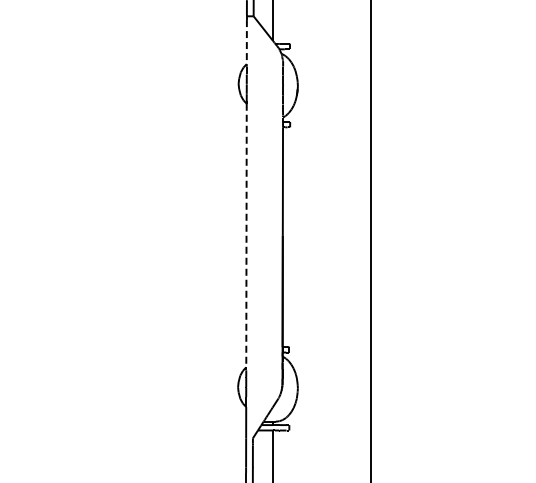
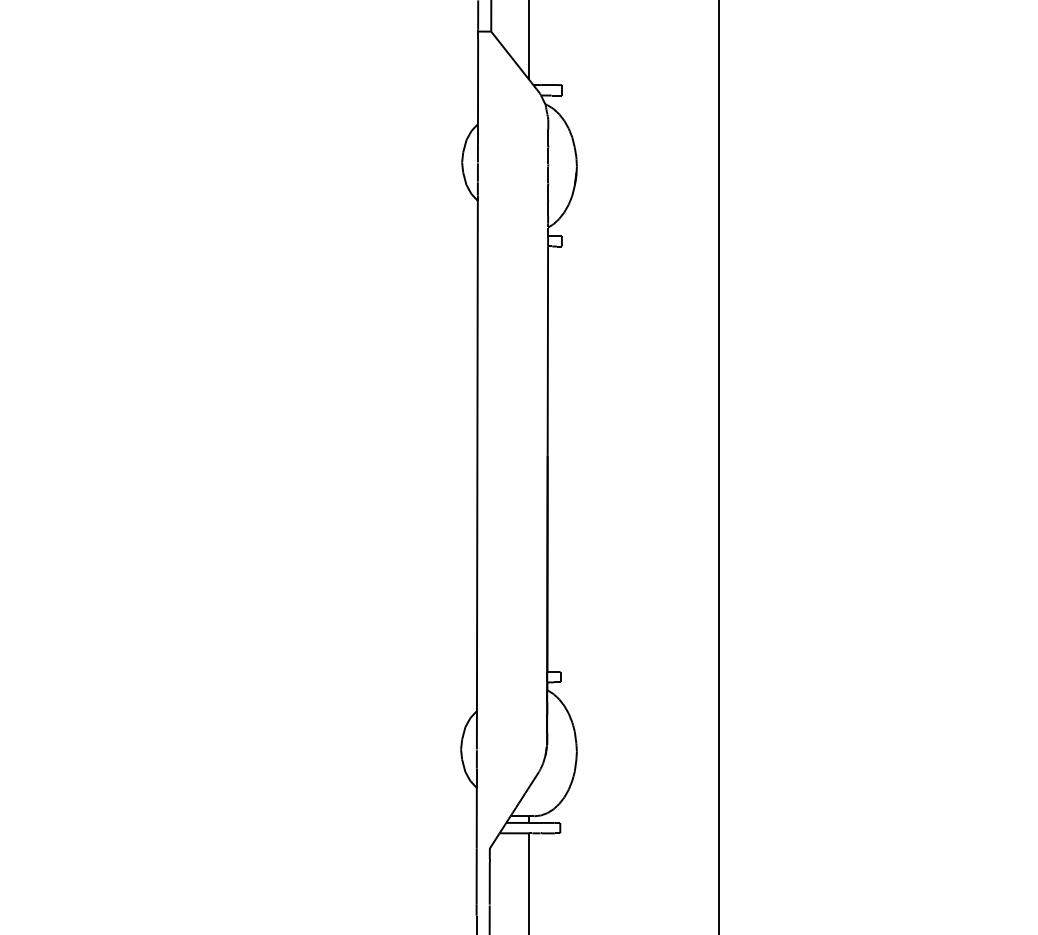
line: (246, 42) -> (477, 82), dashed -> solid
line: (246, 235) -> (477, 455), dashed -> solid

